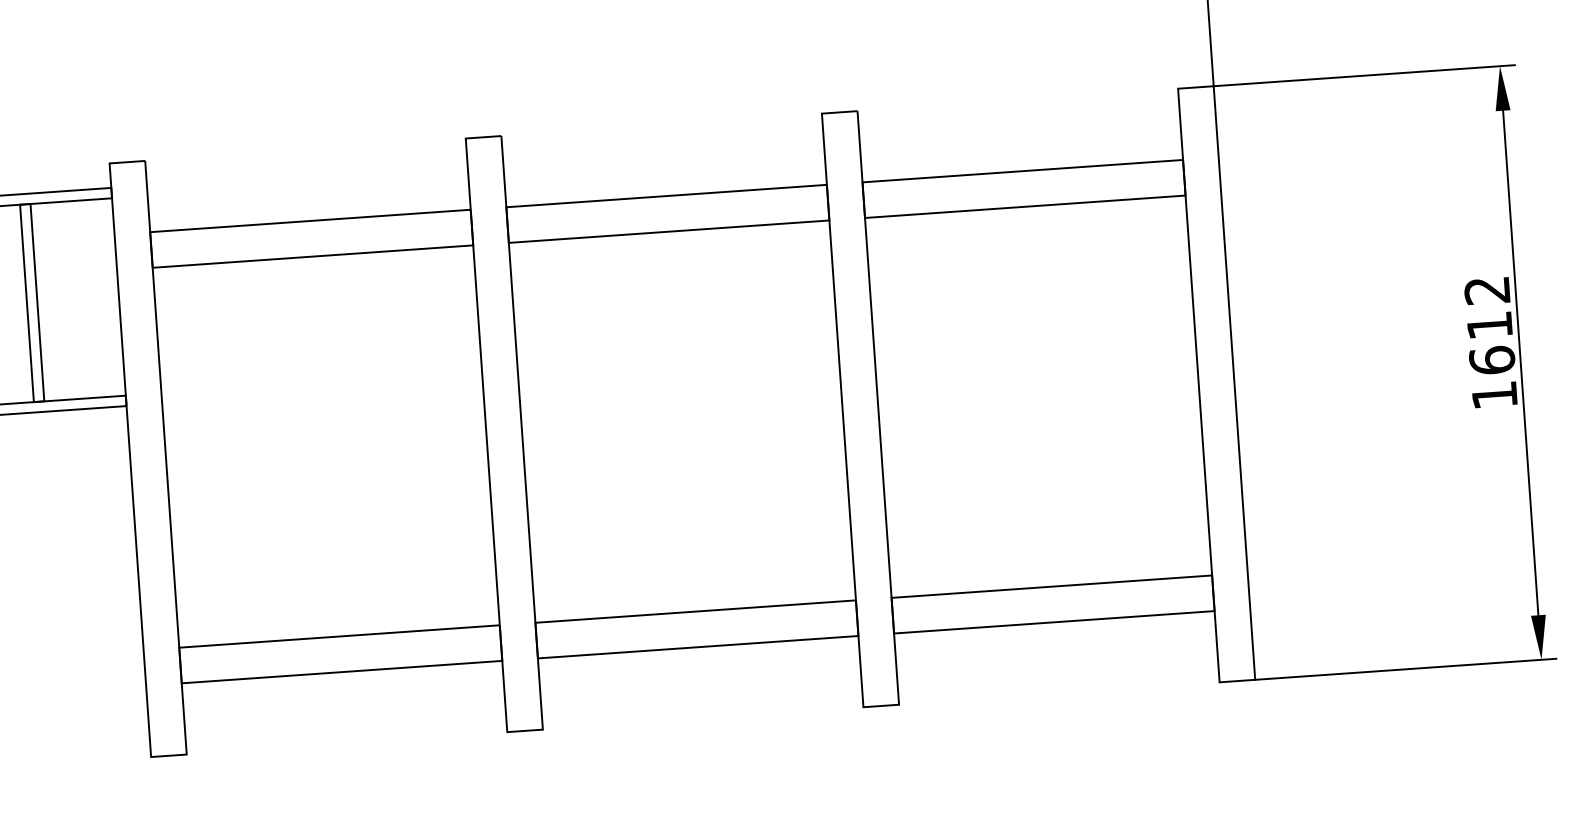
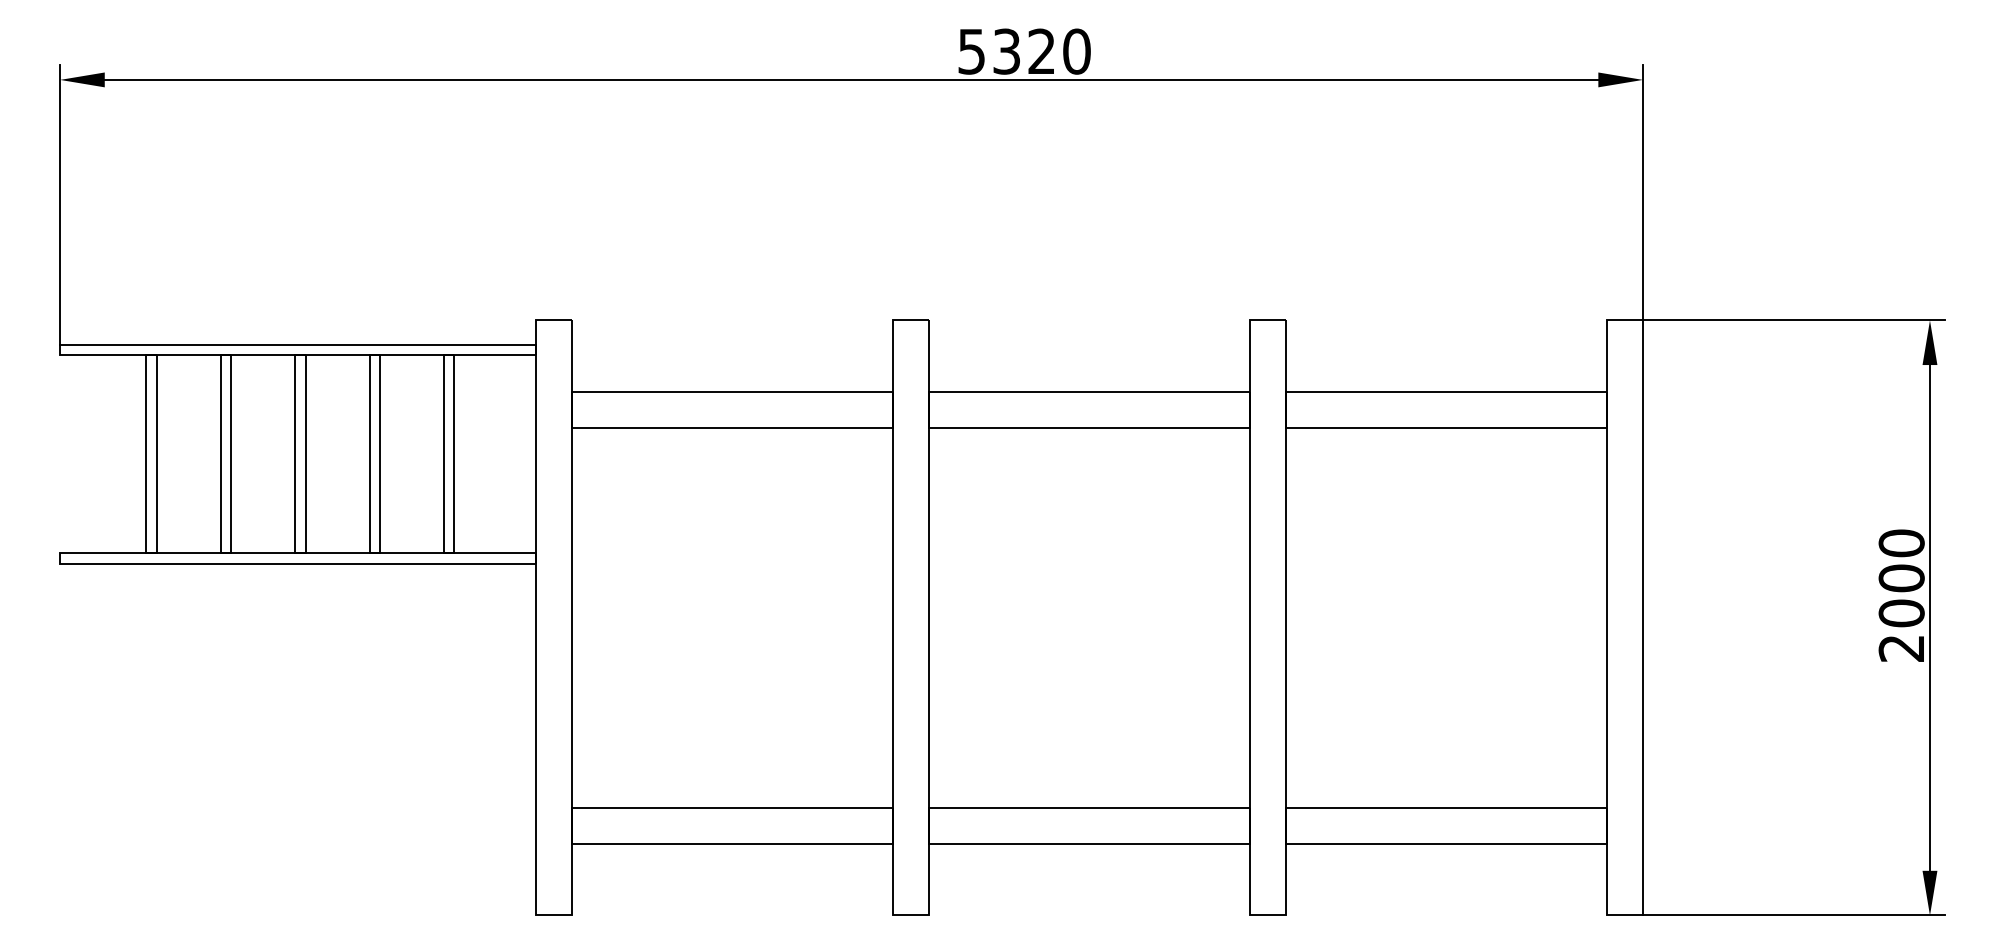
text: (1490, 342) -> (1901, 595), 1612 -> 2000

